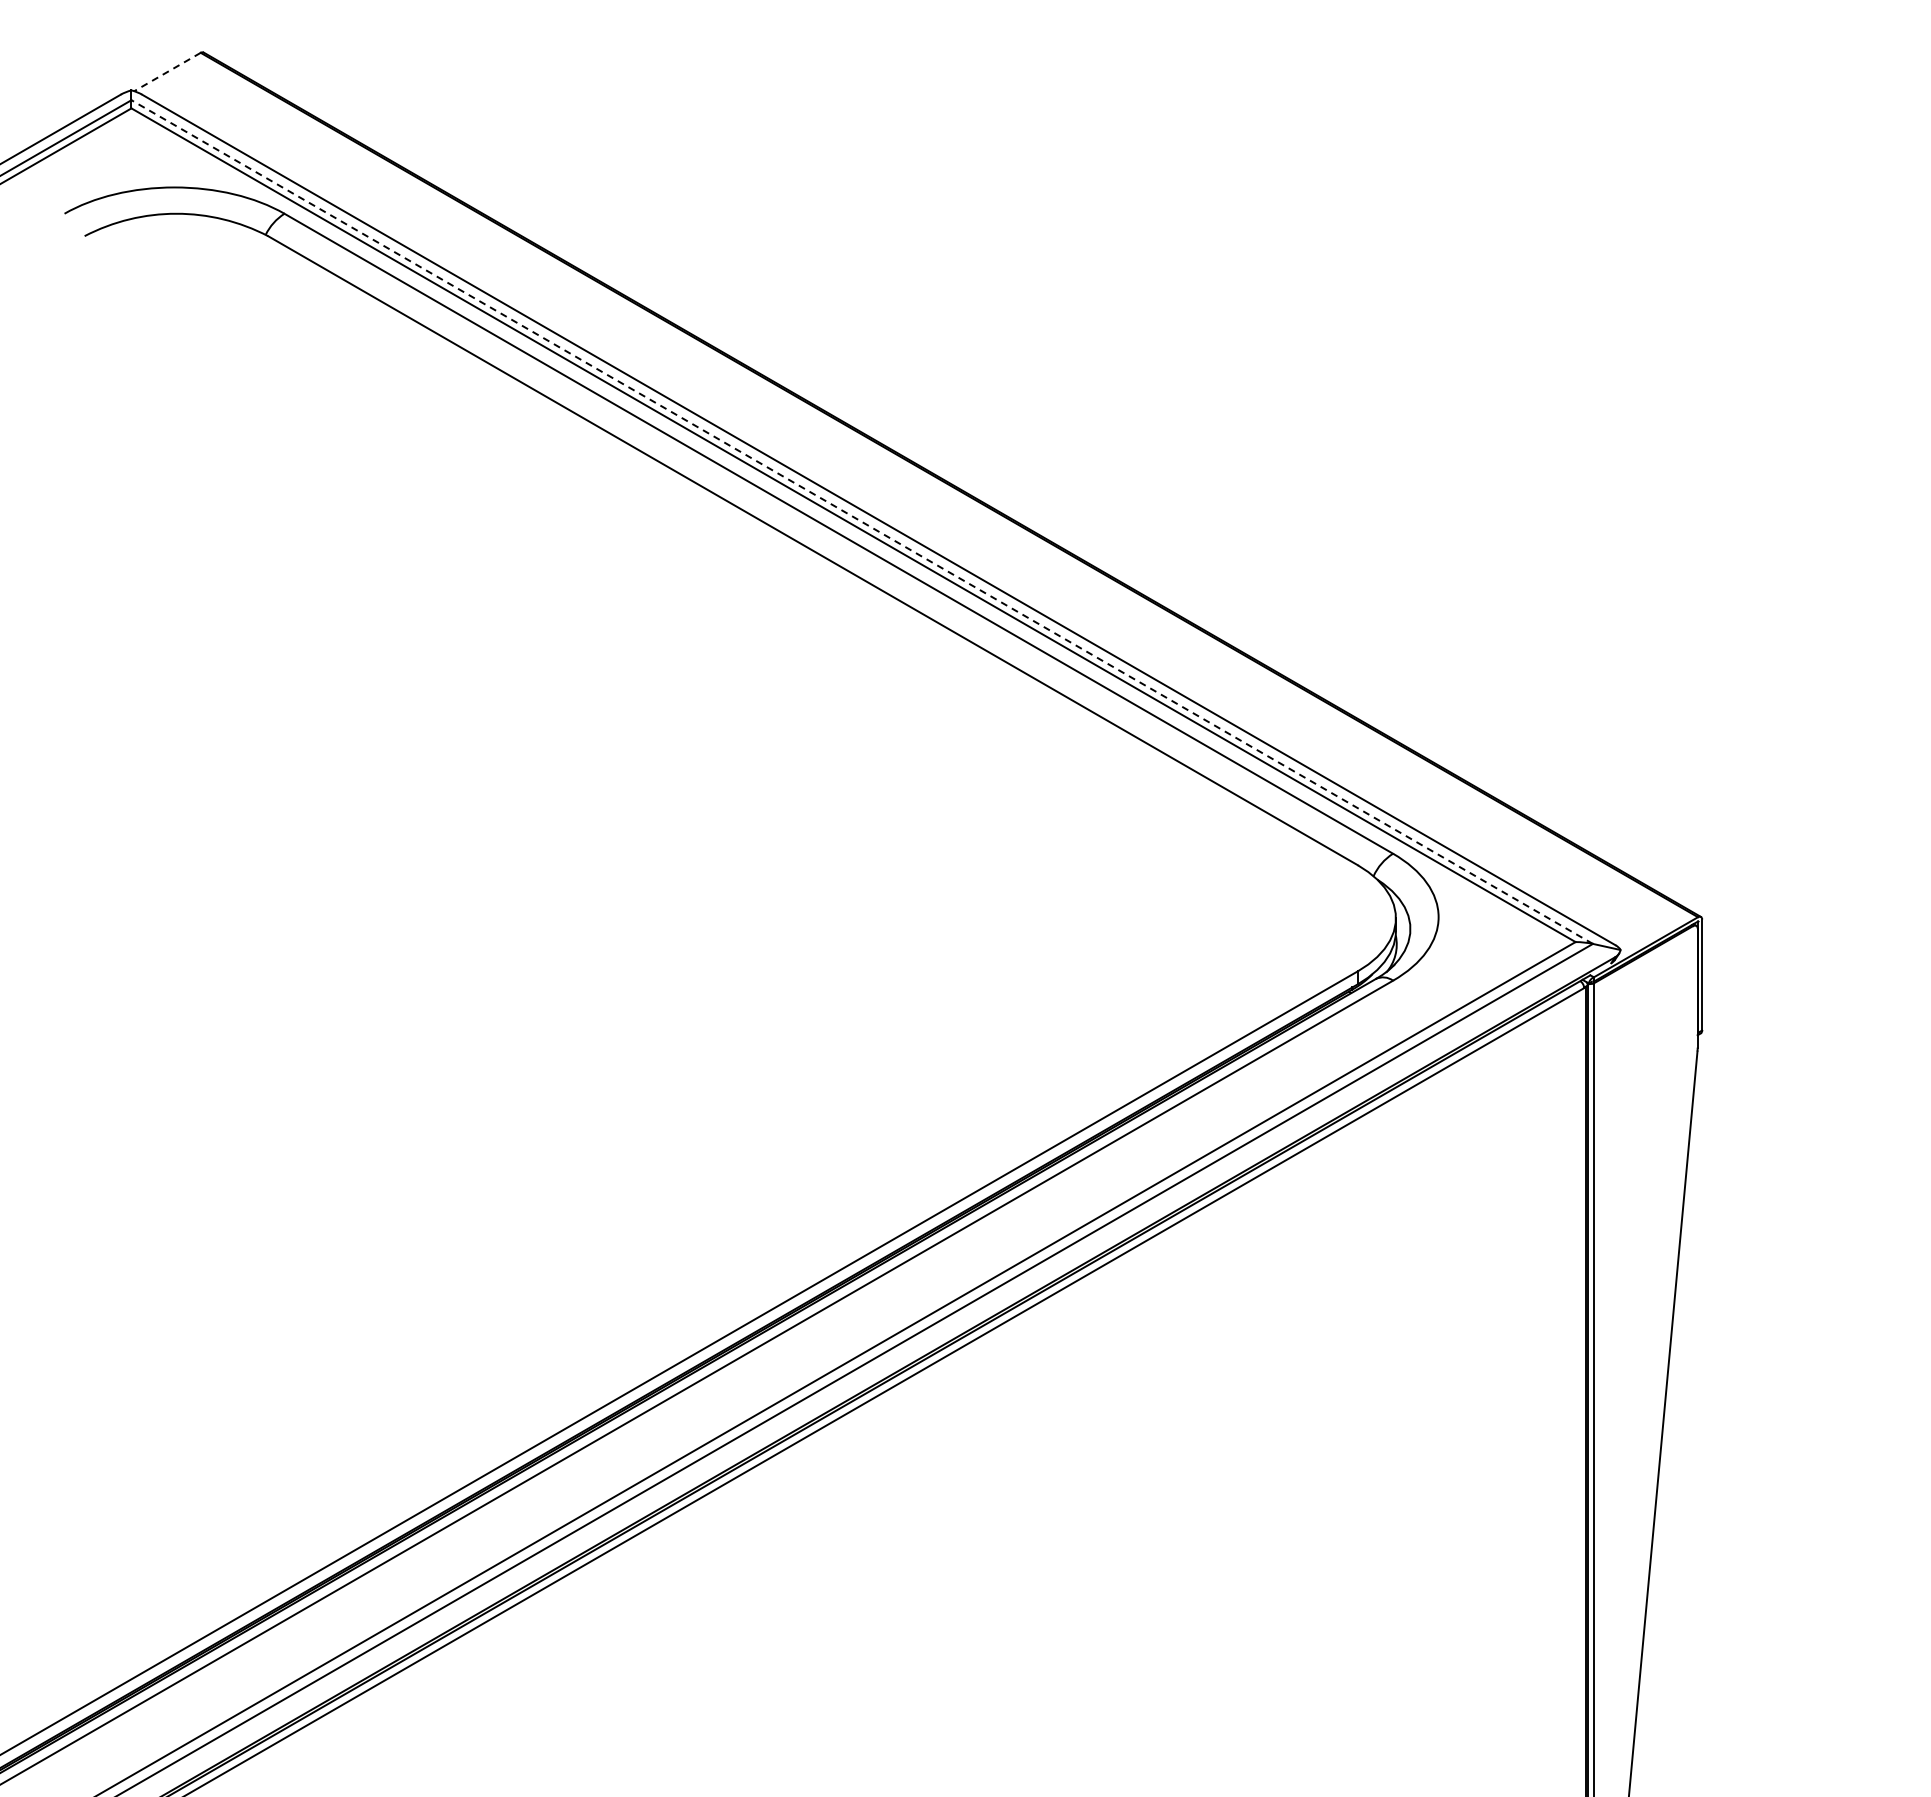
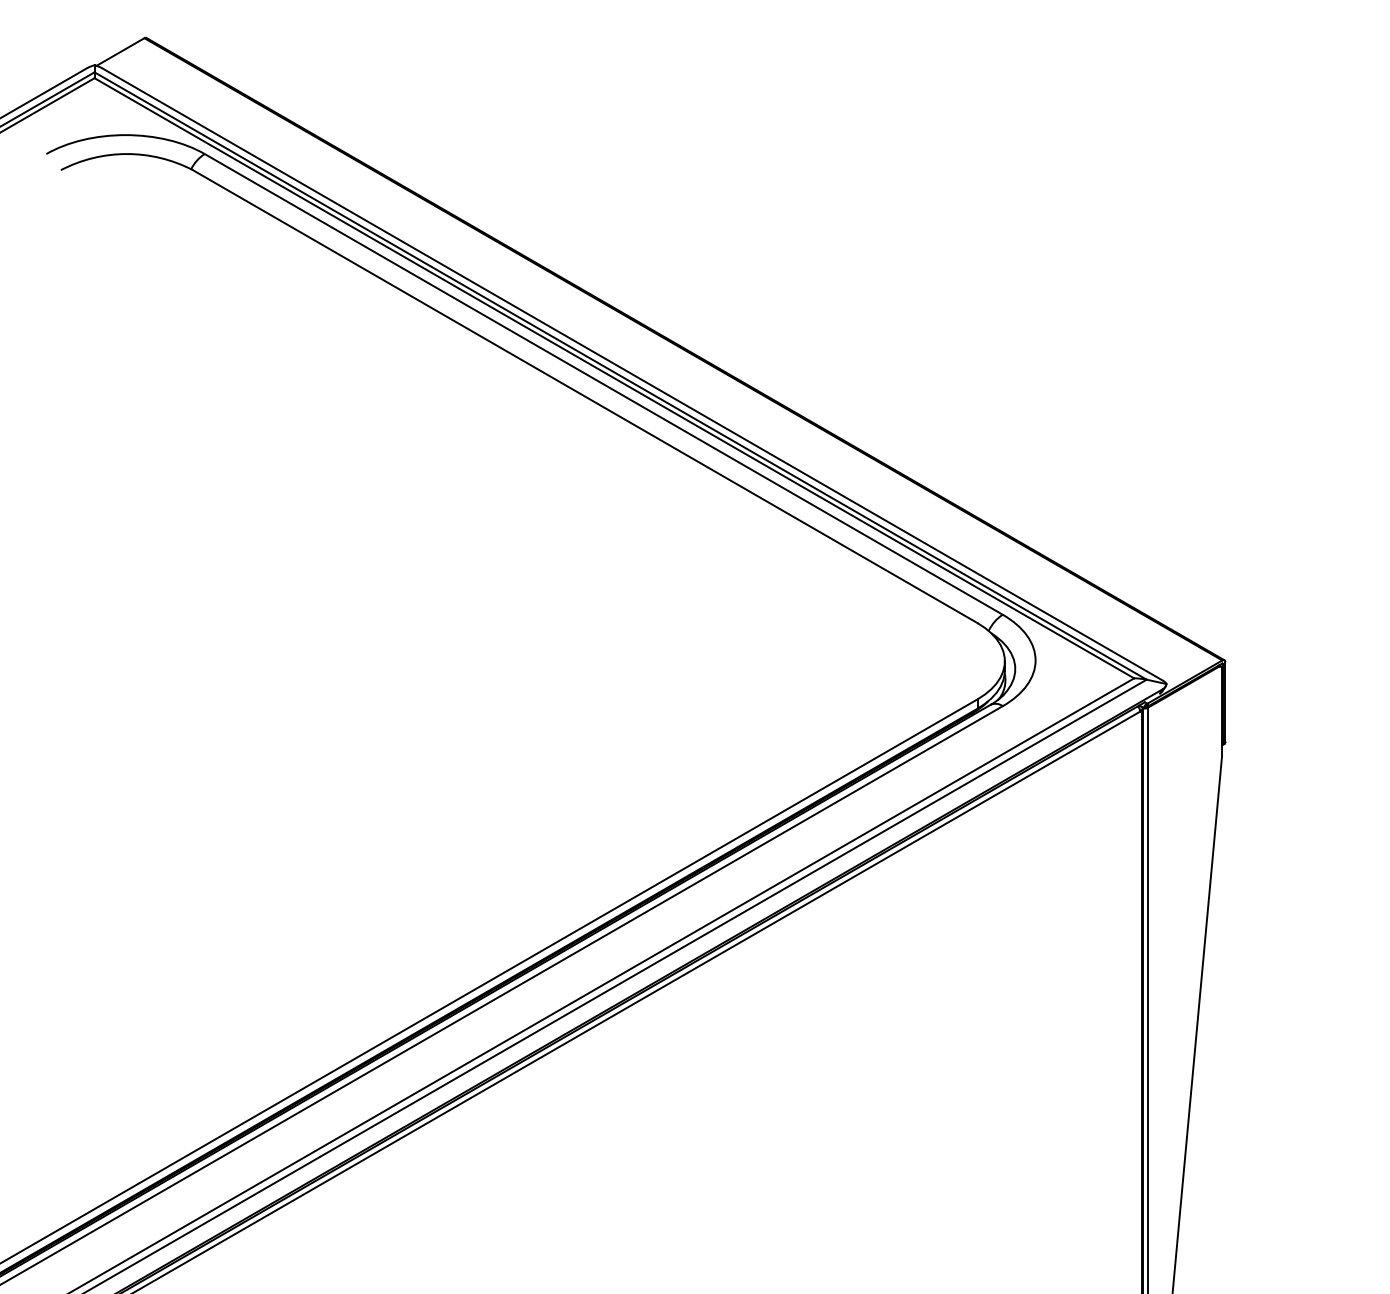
line: (167, 72) -> (120, 52), dashed -> solid
line: (862, 522) -> (620, 376), dashed -> solid

